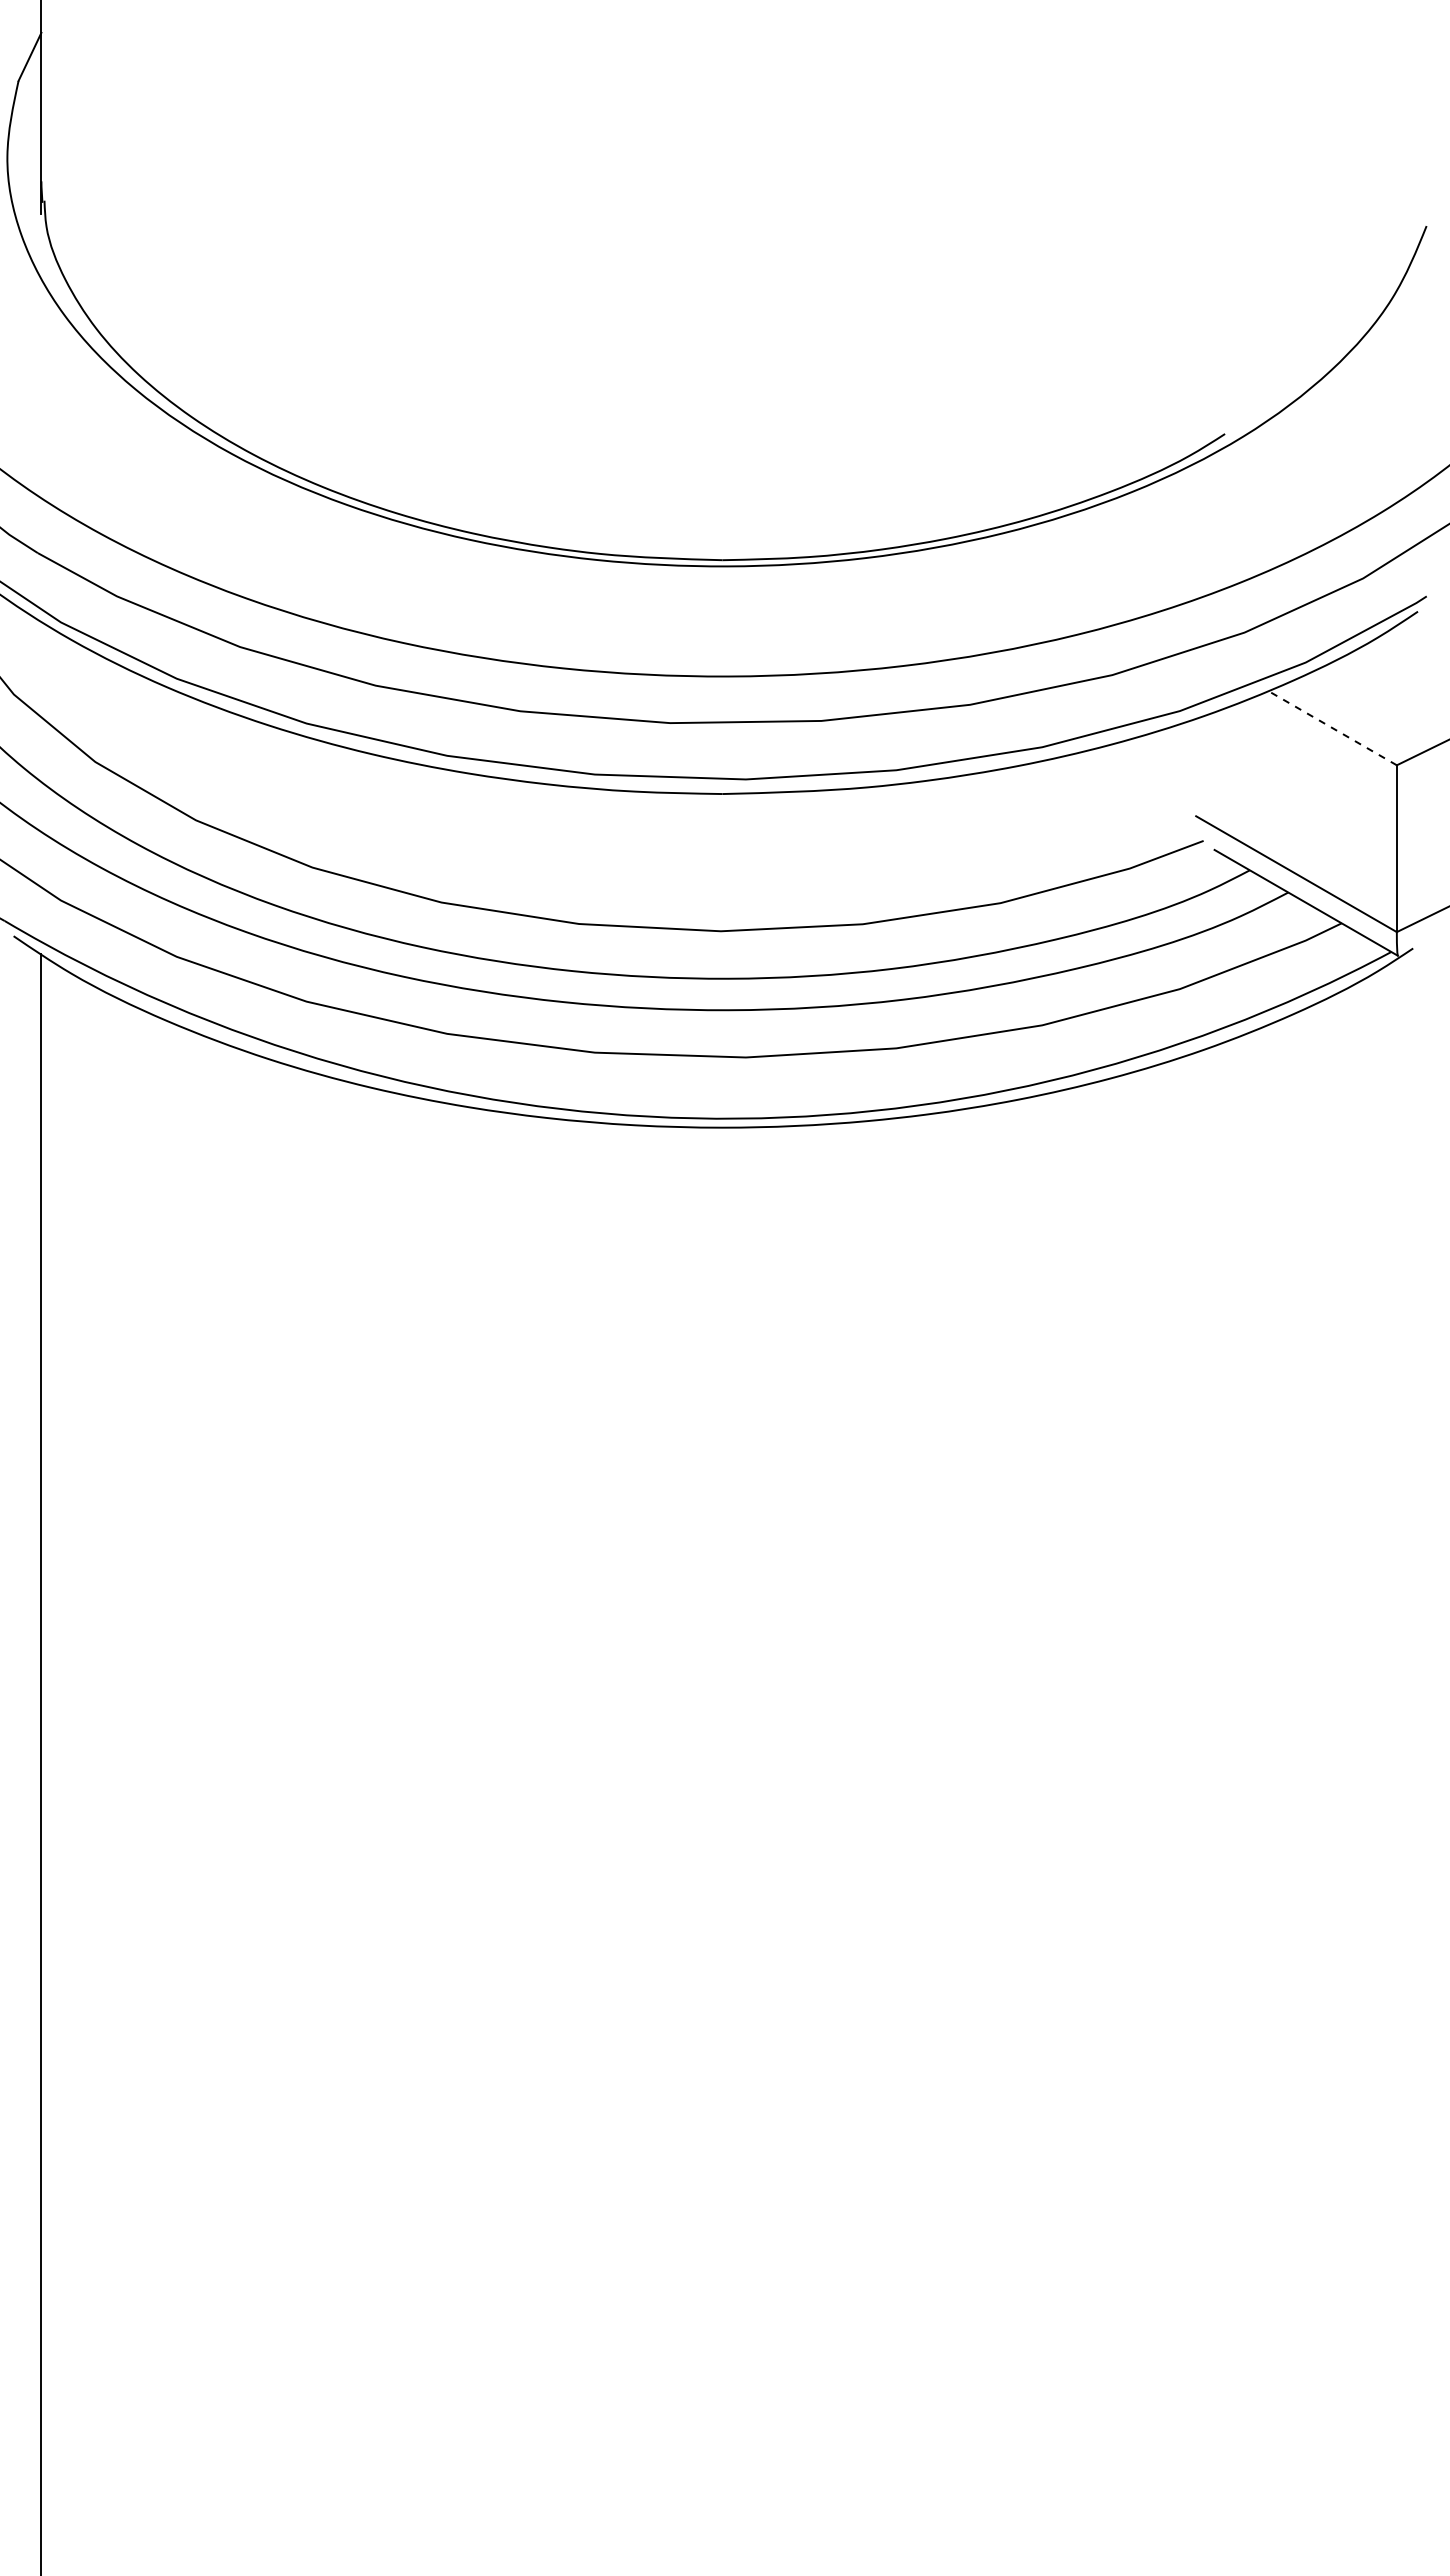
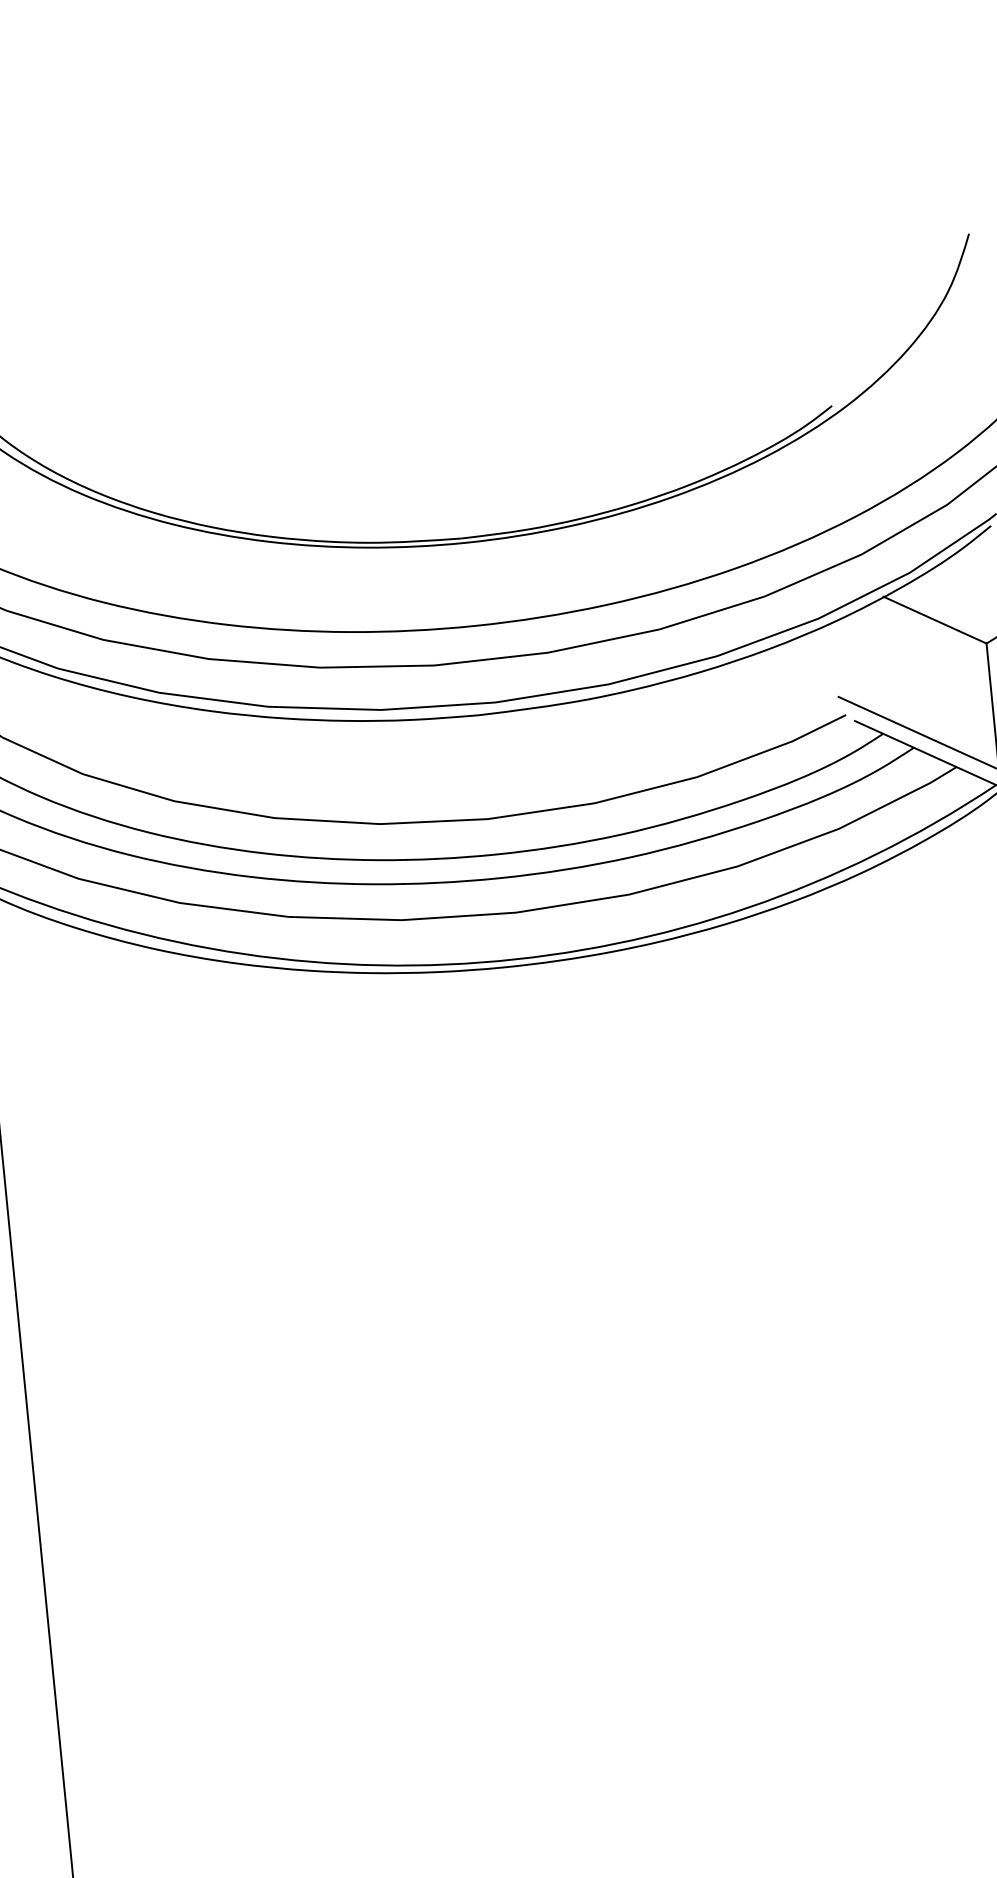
line: (1332, 728) -> (935, 620), dashed -> solid

